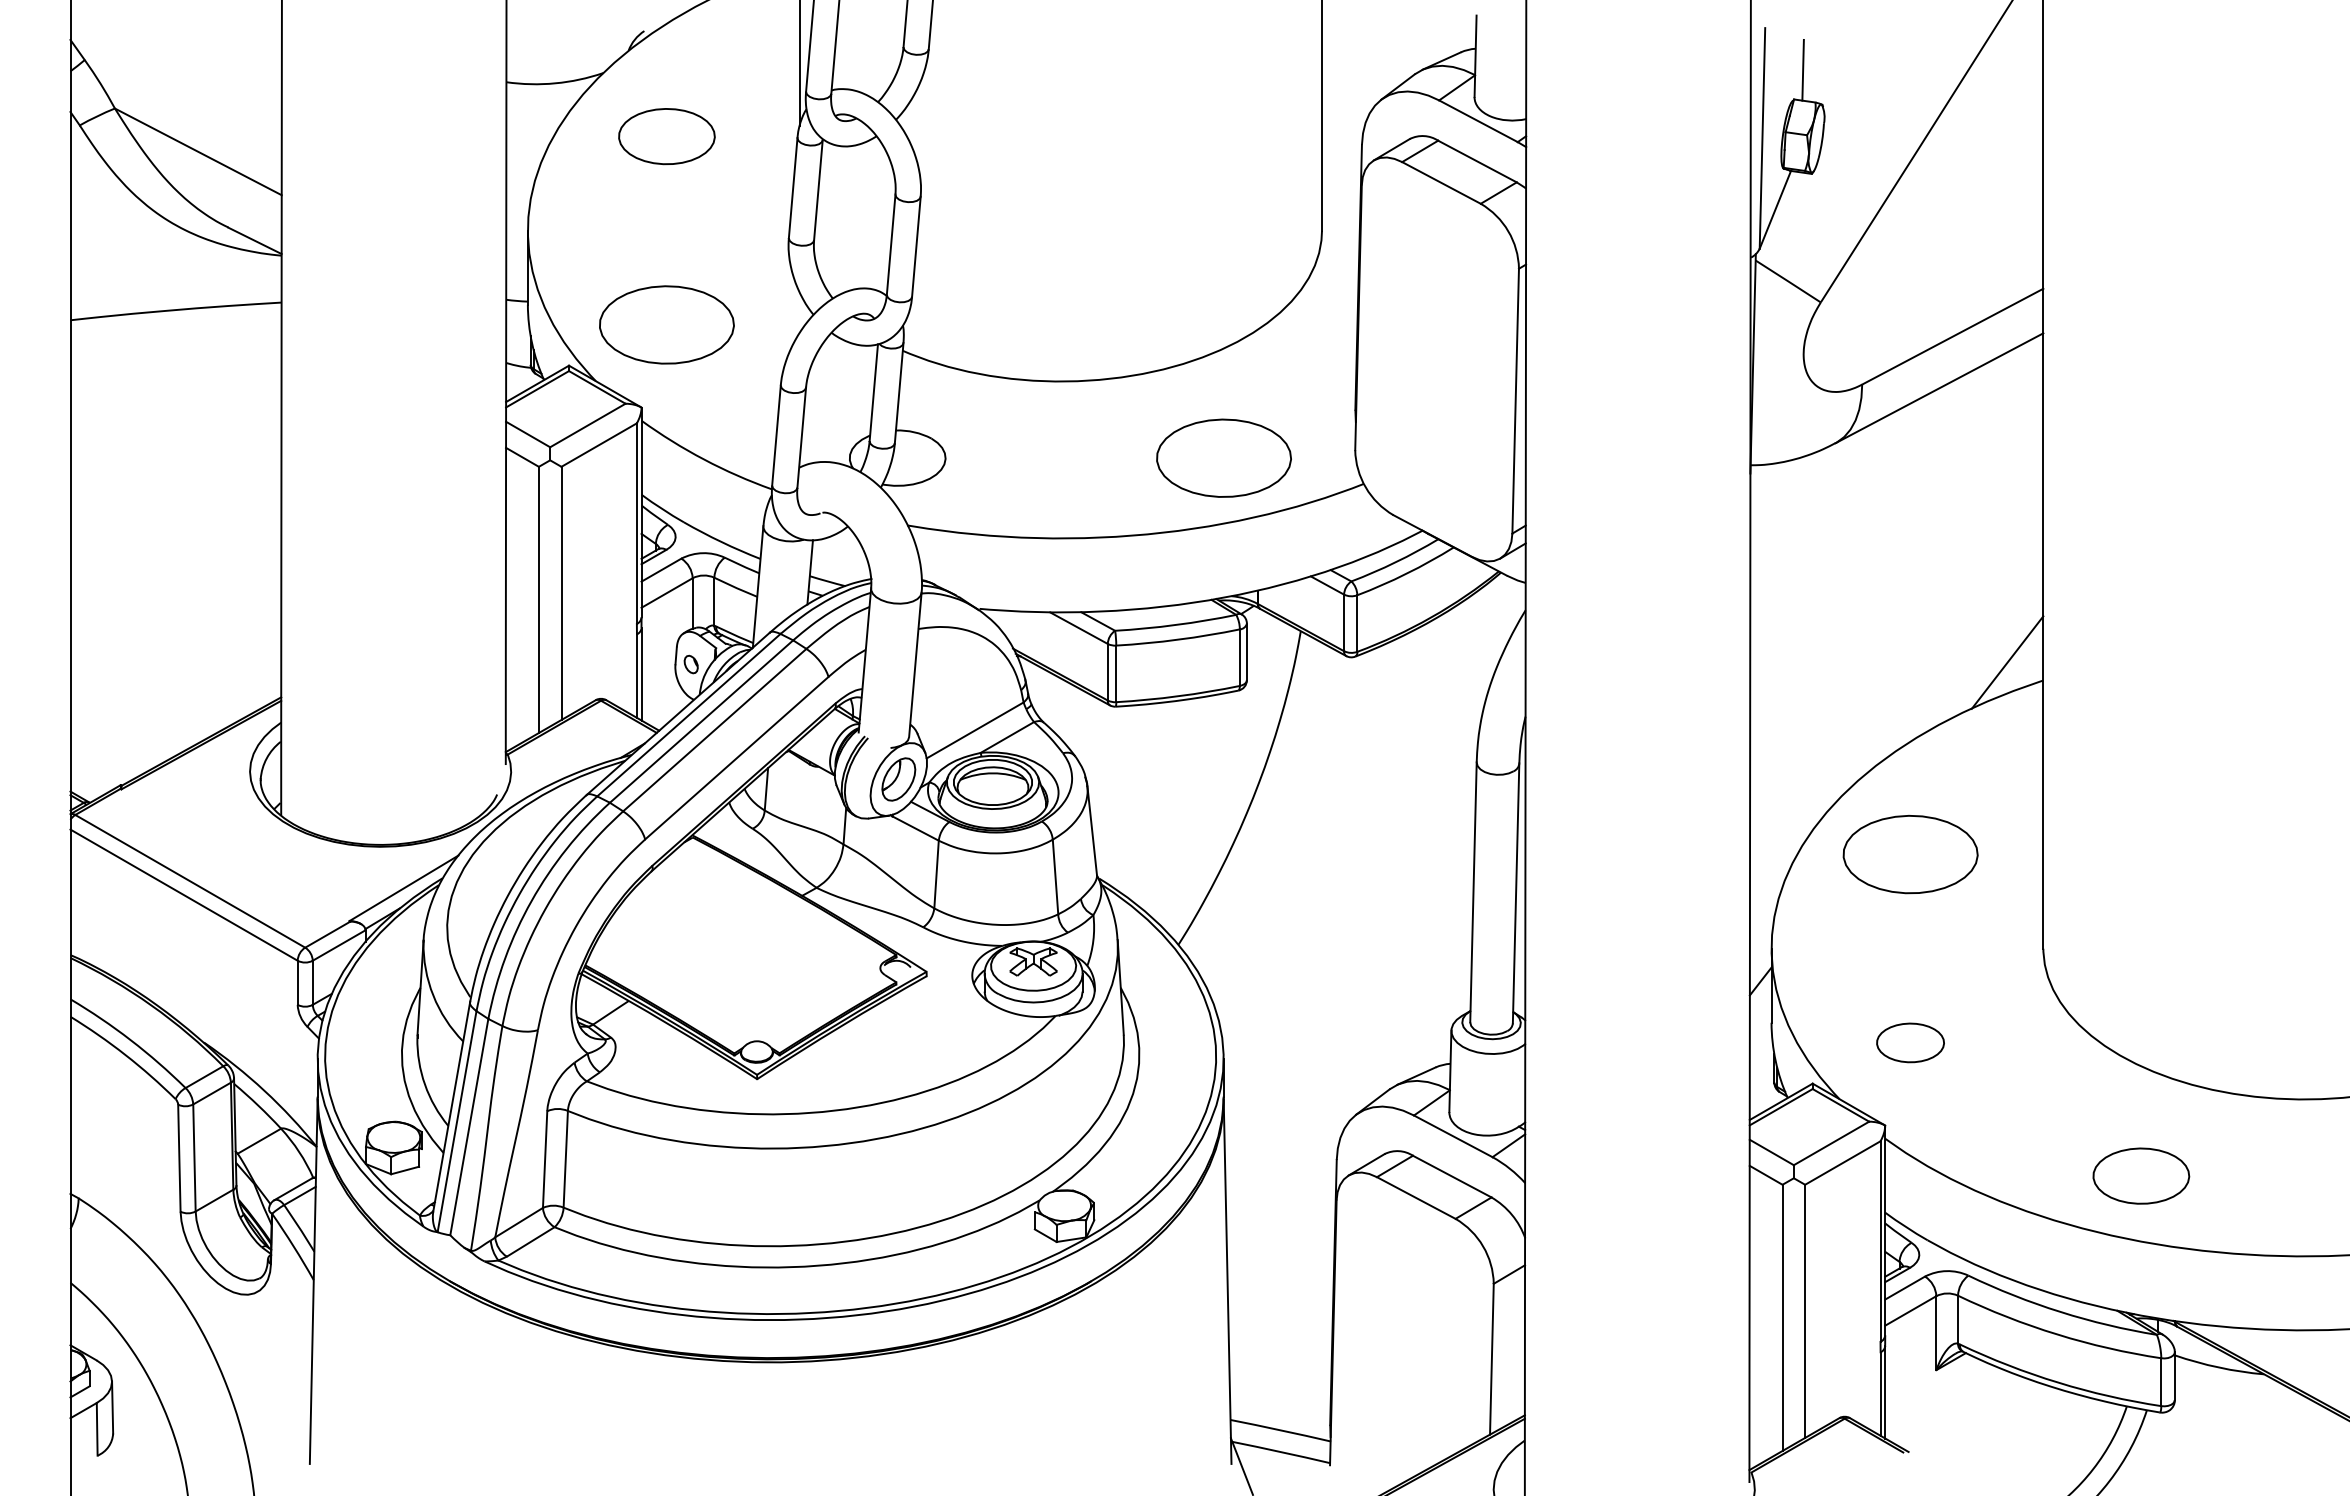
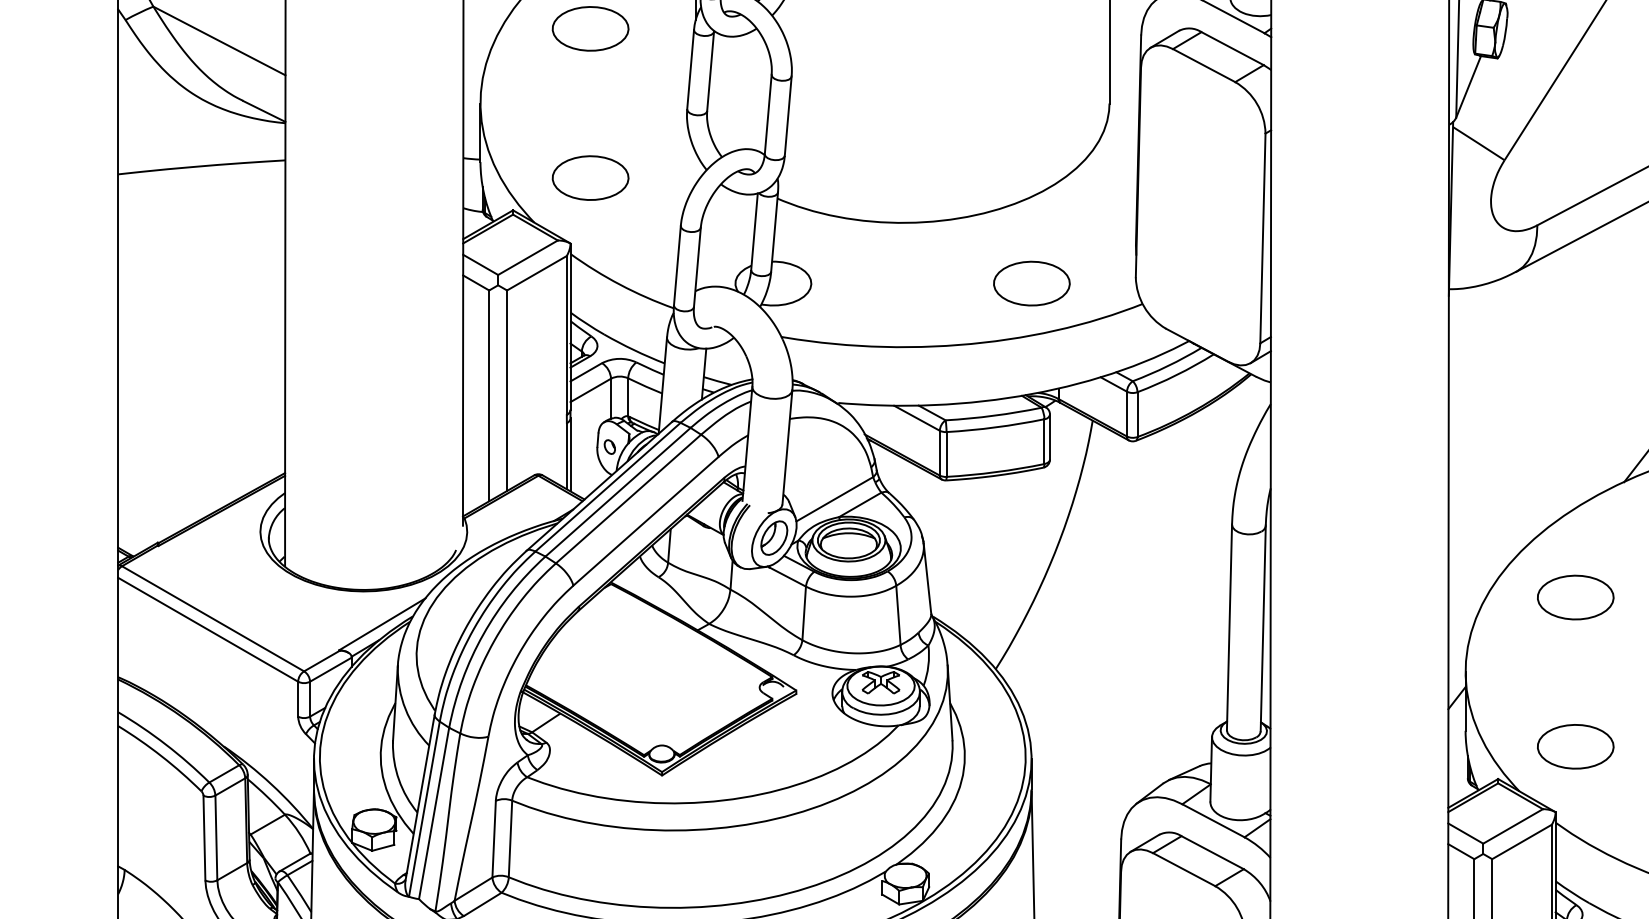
part: (666, 324) -> (590, 177), size x0.71
part: (1223, 457) -> (1031, 283), size x0.71
part: (1910, 854) -> (1575, 597), size x0.71
part: (1910, 1042) -> (1575, 746), size x1.43

